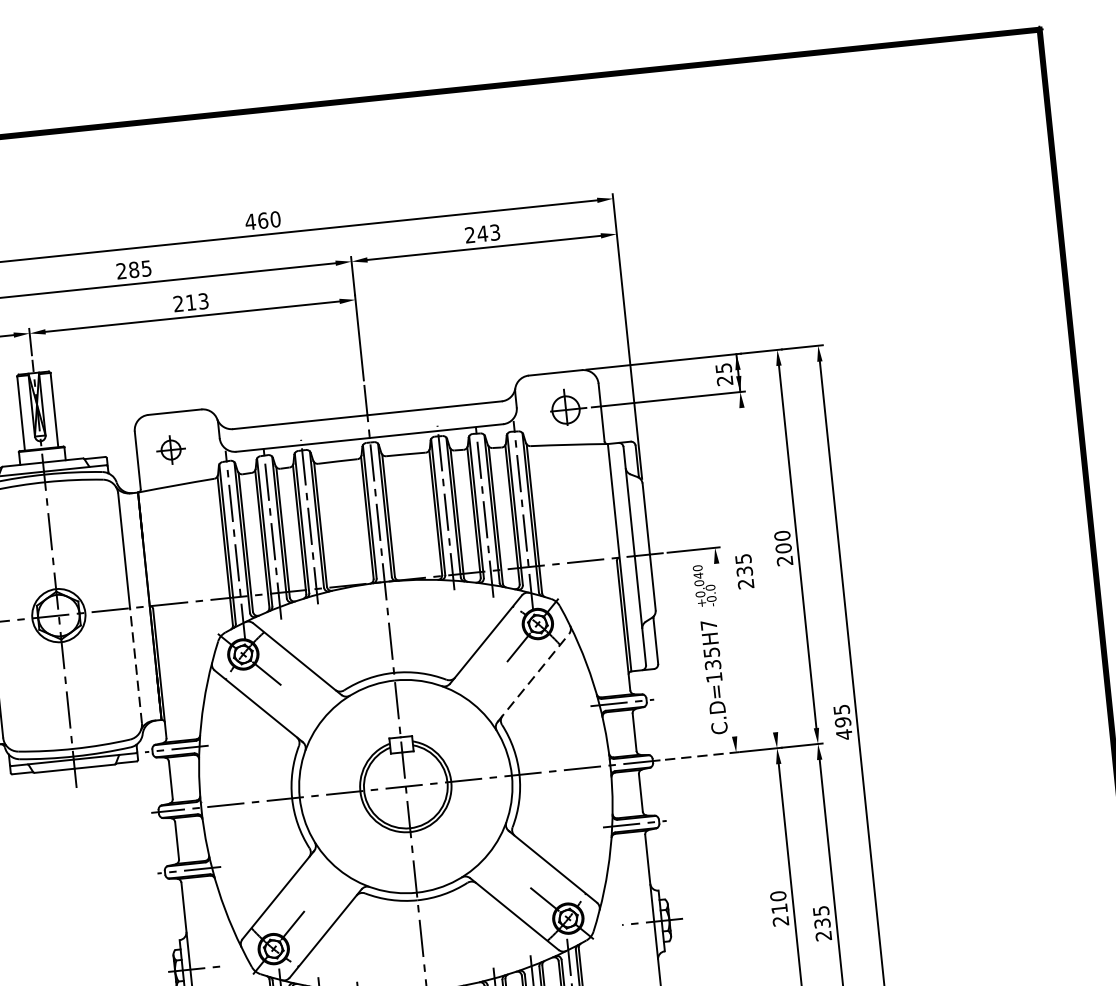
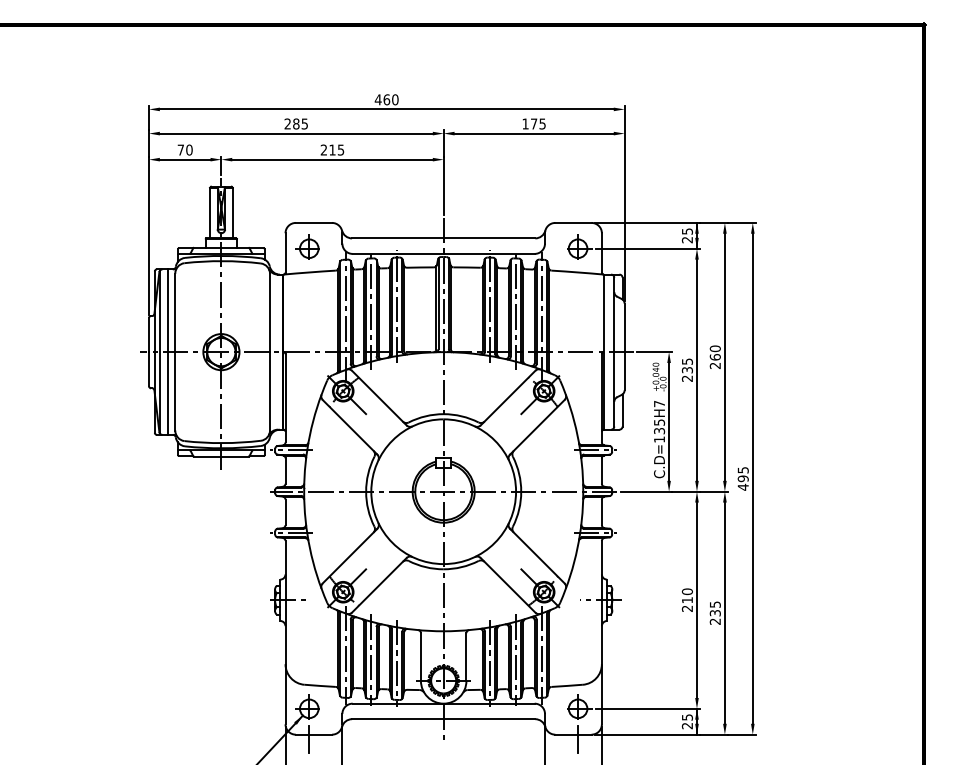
text: (481, 233) -> (533, 123), 243 -> 175
text: (204, 300) -> (341, 149), 213 -> 215
part: (169, 447) -> (307, 246), size x1.43
text: (782, 548) -> (714, 357), 200 -> 260
line: (757, 569) -> (696, 369), added
line: (726, 649) -> (669, 421), added
line: (136, 664) -> (270, 390), dashed -> solid
line: (533, 678) -> (537, 427), dashed -> solid
line: (703, 755) -> (646, 491), dashed -> solid

